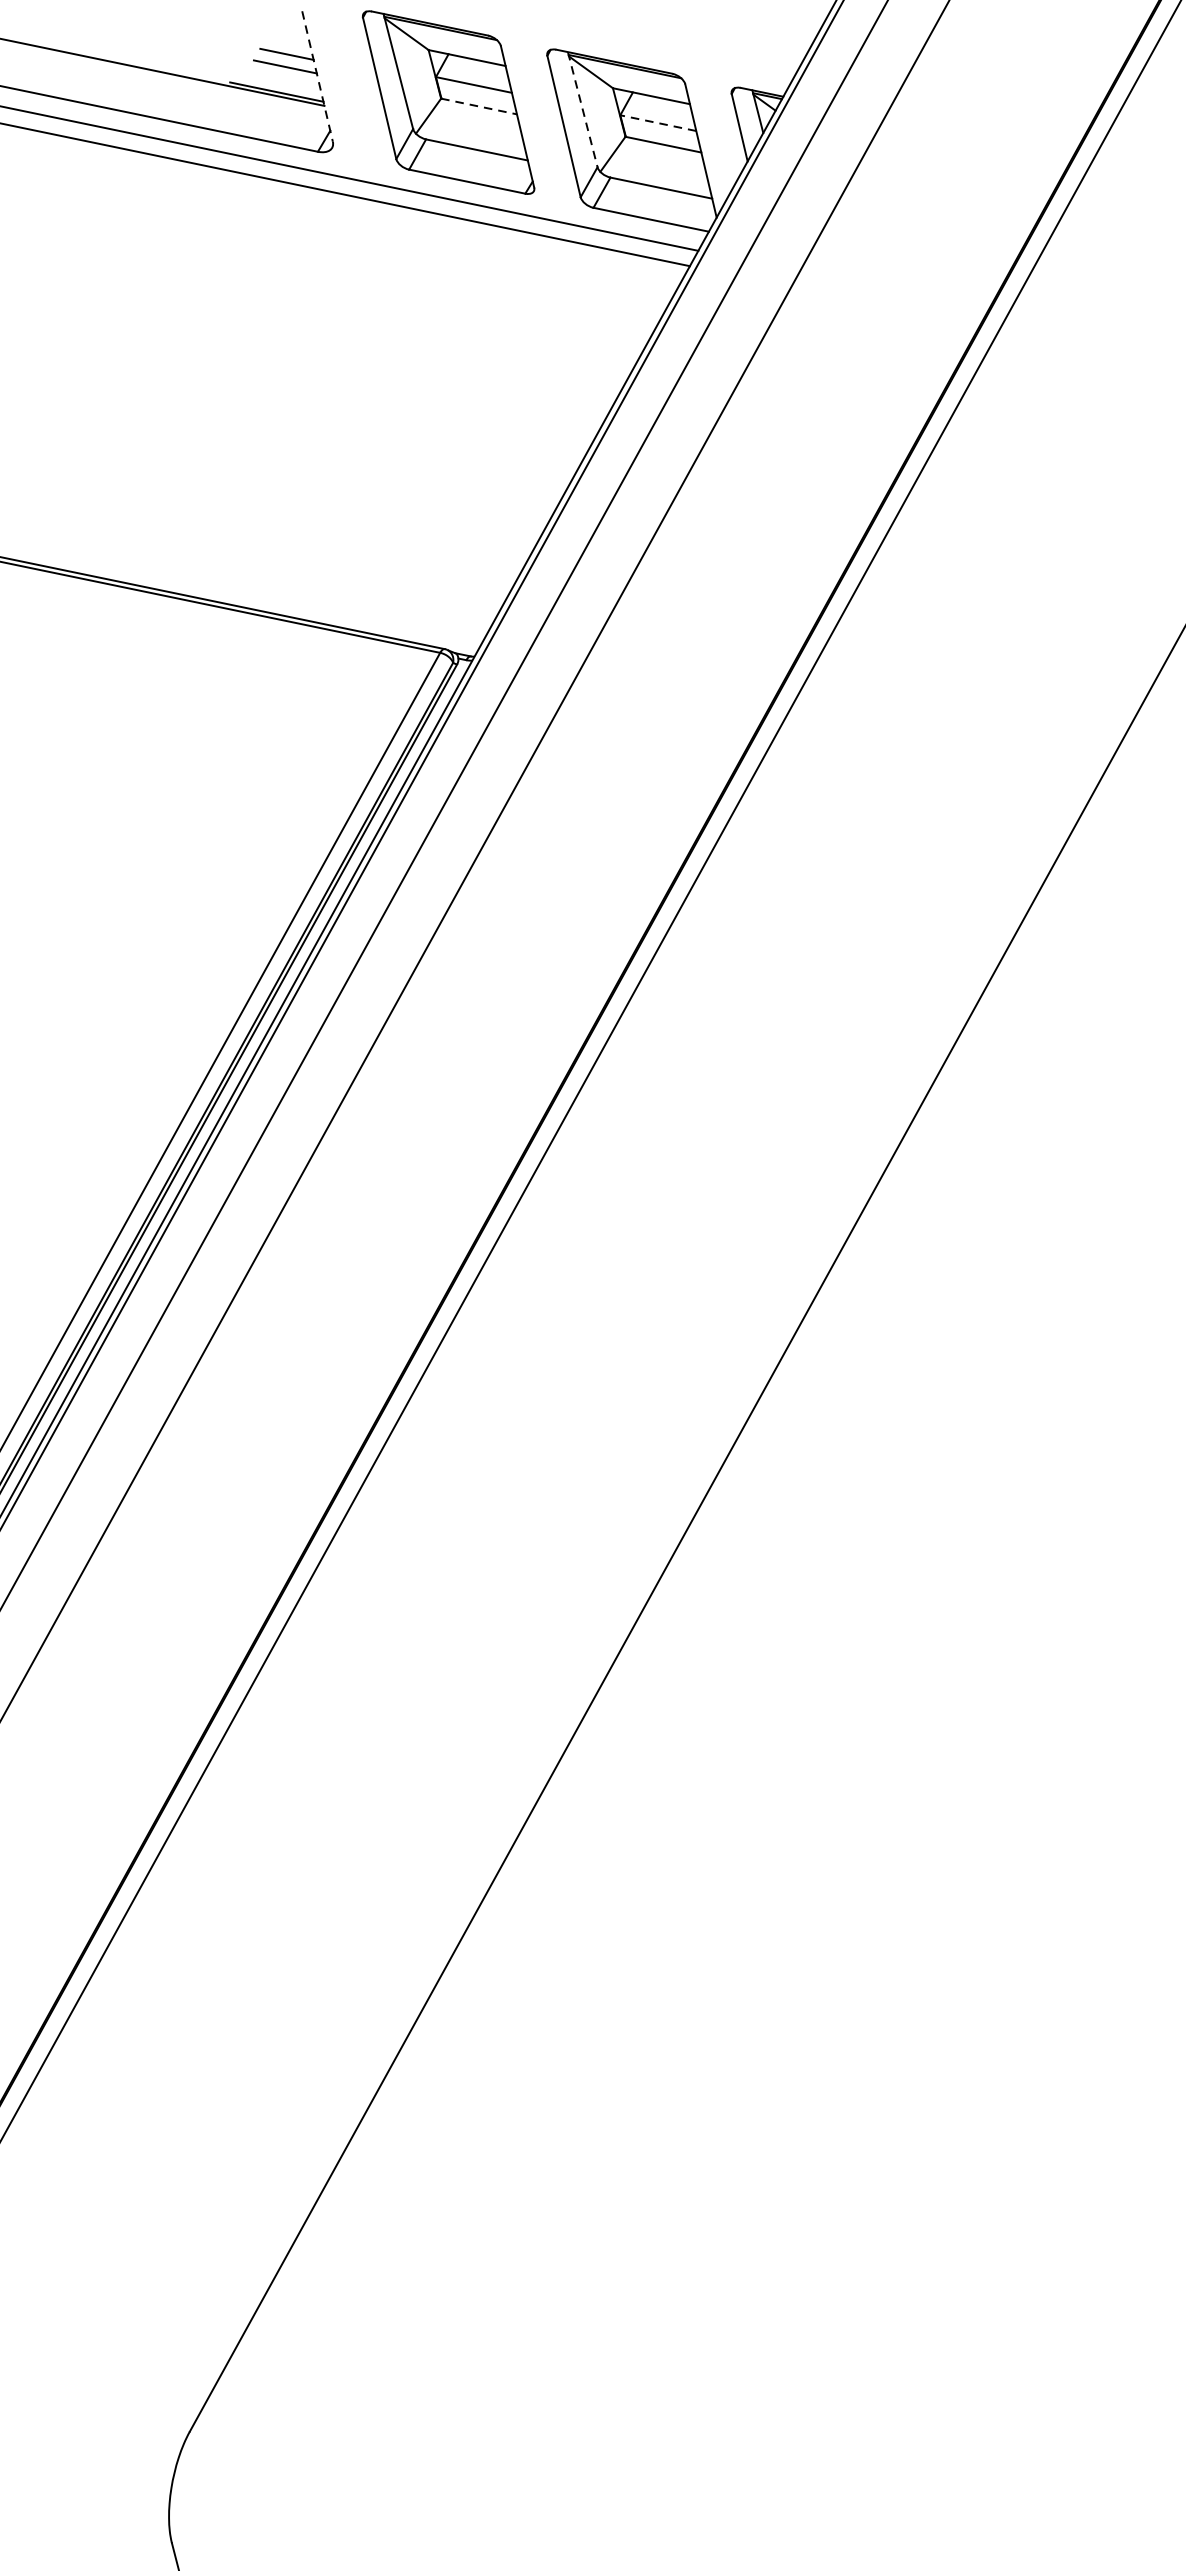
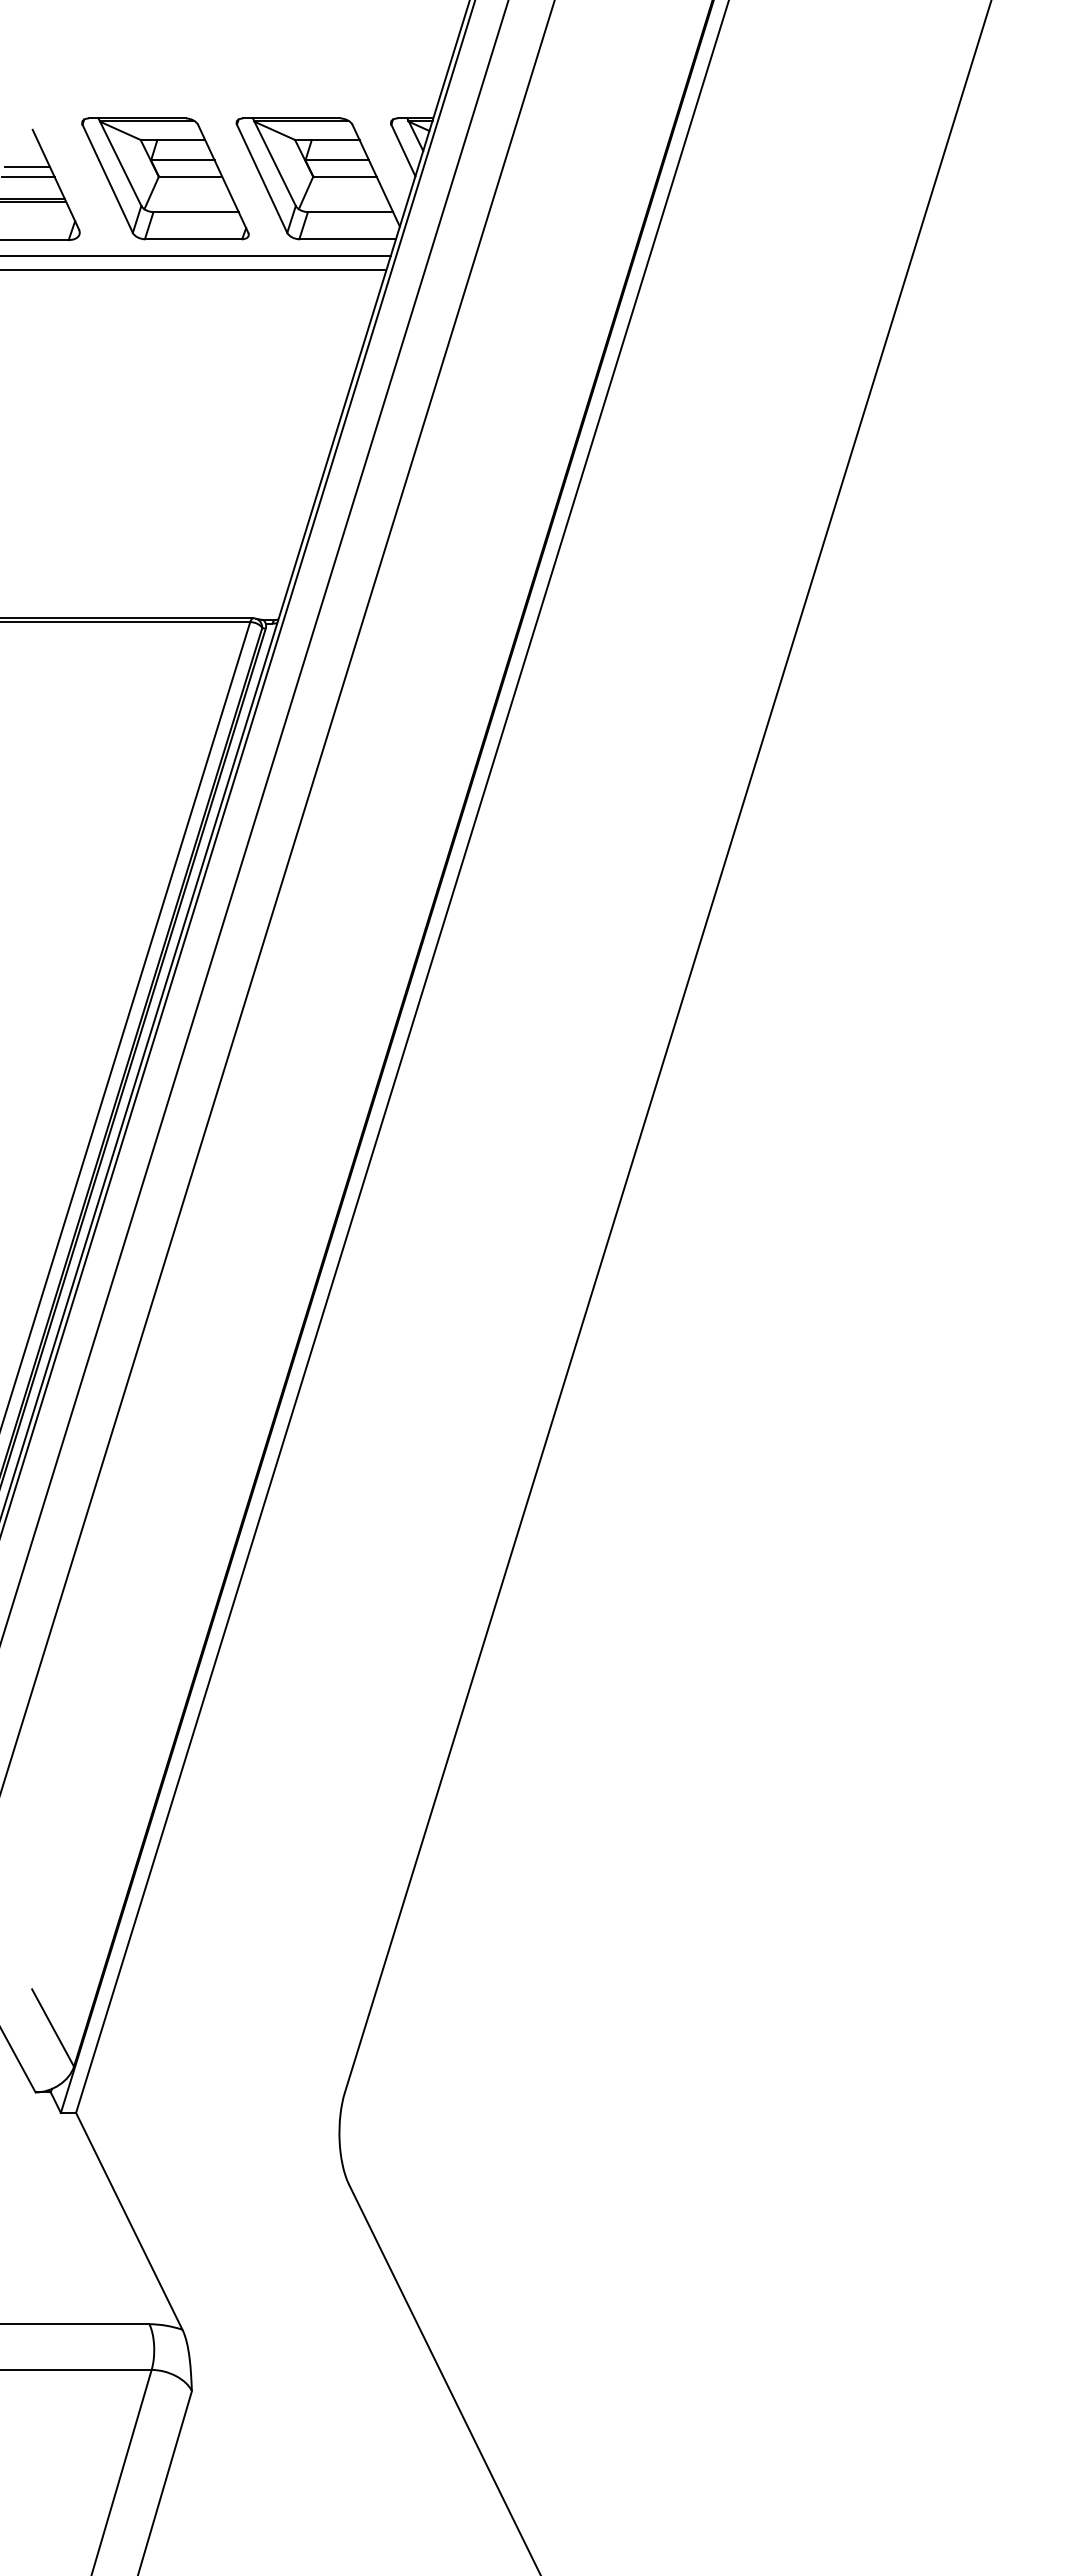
line: (317, 76) -> (55, 179), dashed -> solid
line: (479, 106) -> (190, 176), dashed -> solid
line: (582, 110) -> (274, 162), dashed -> solid
line: (658, 123) -> (337, 160), dashed -> solid

